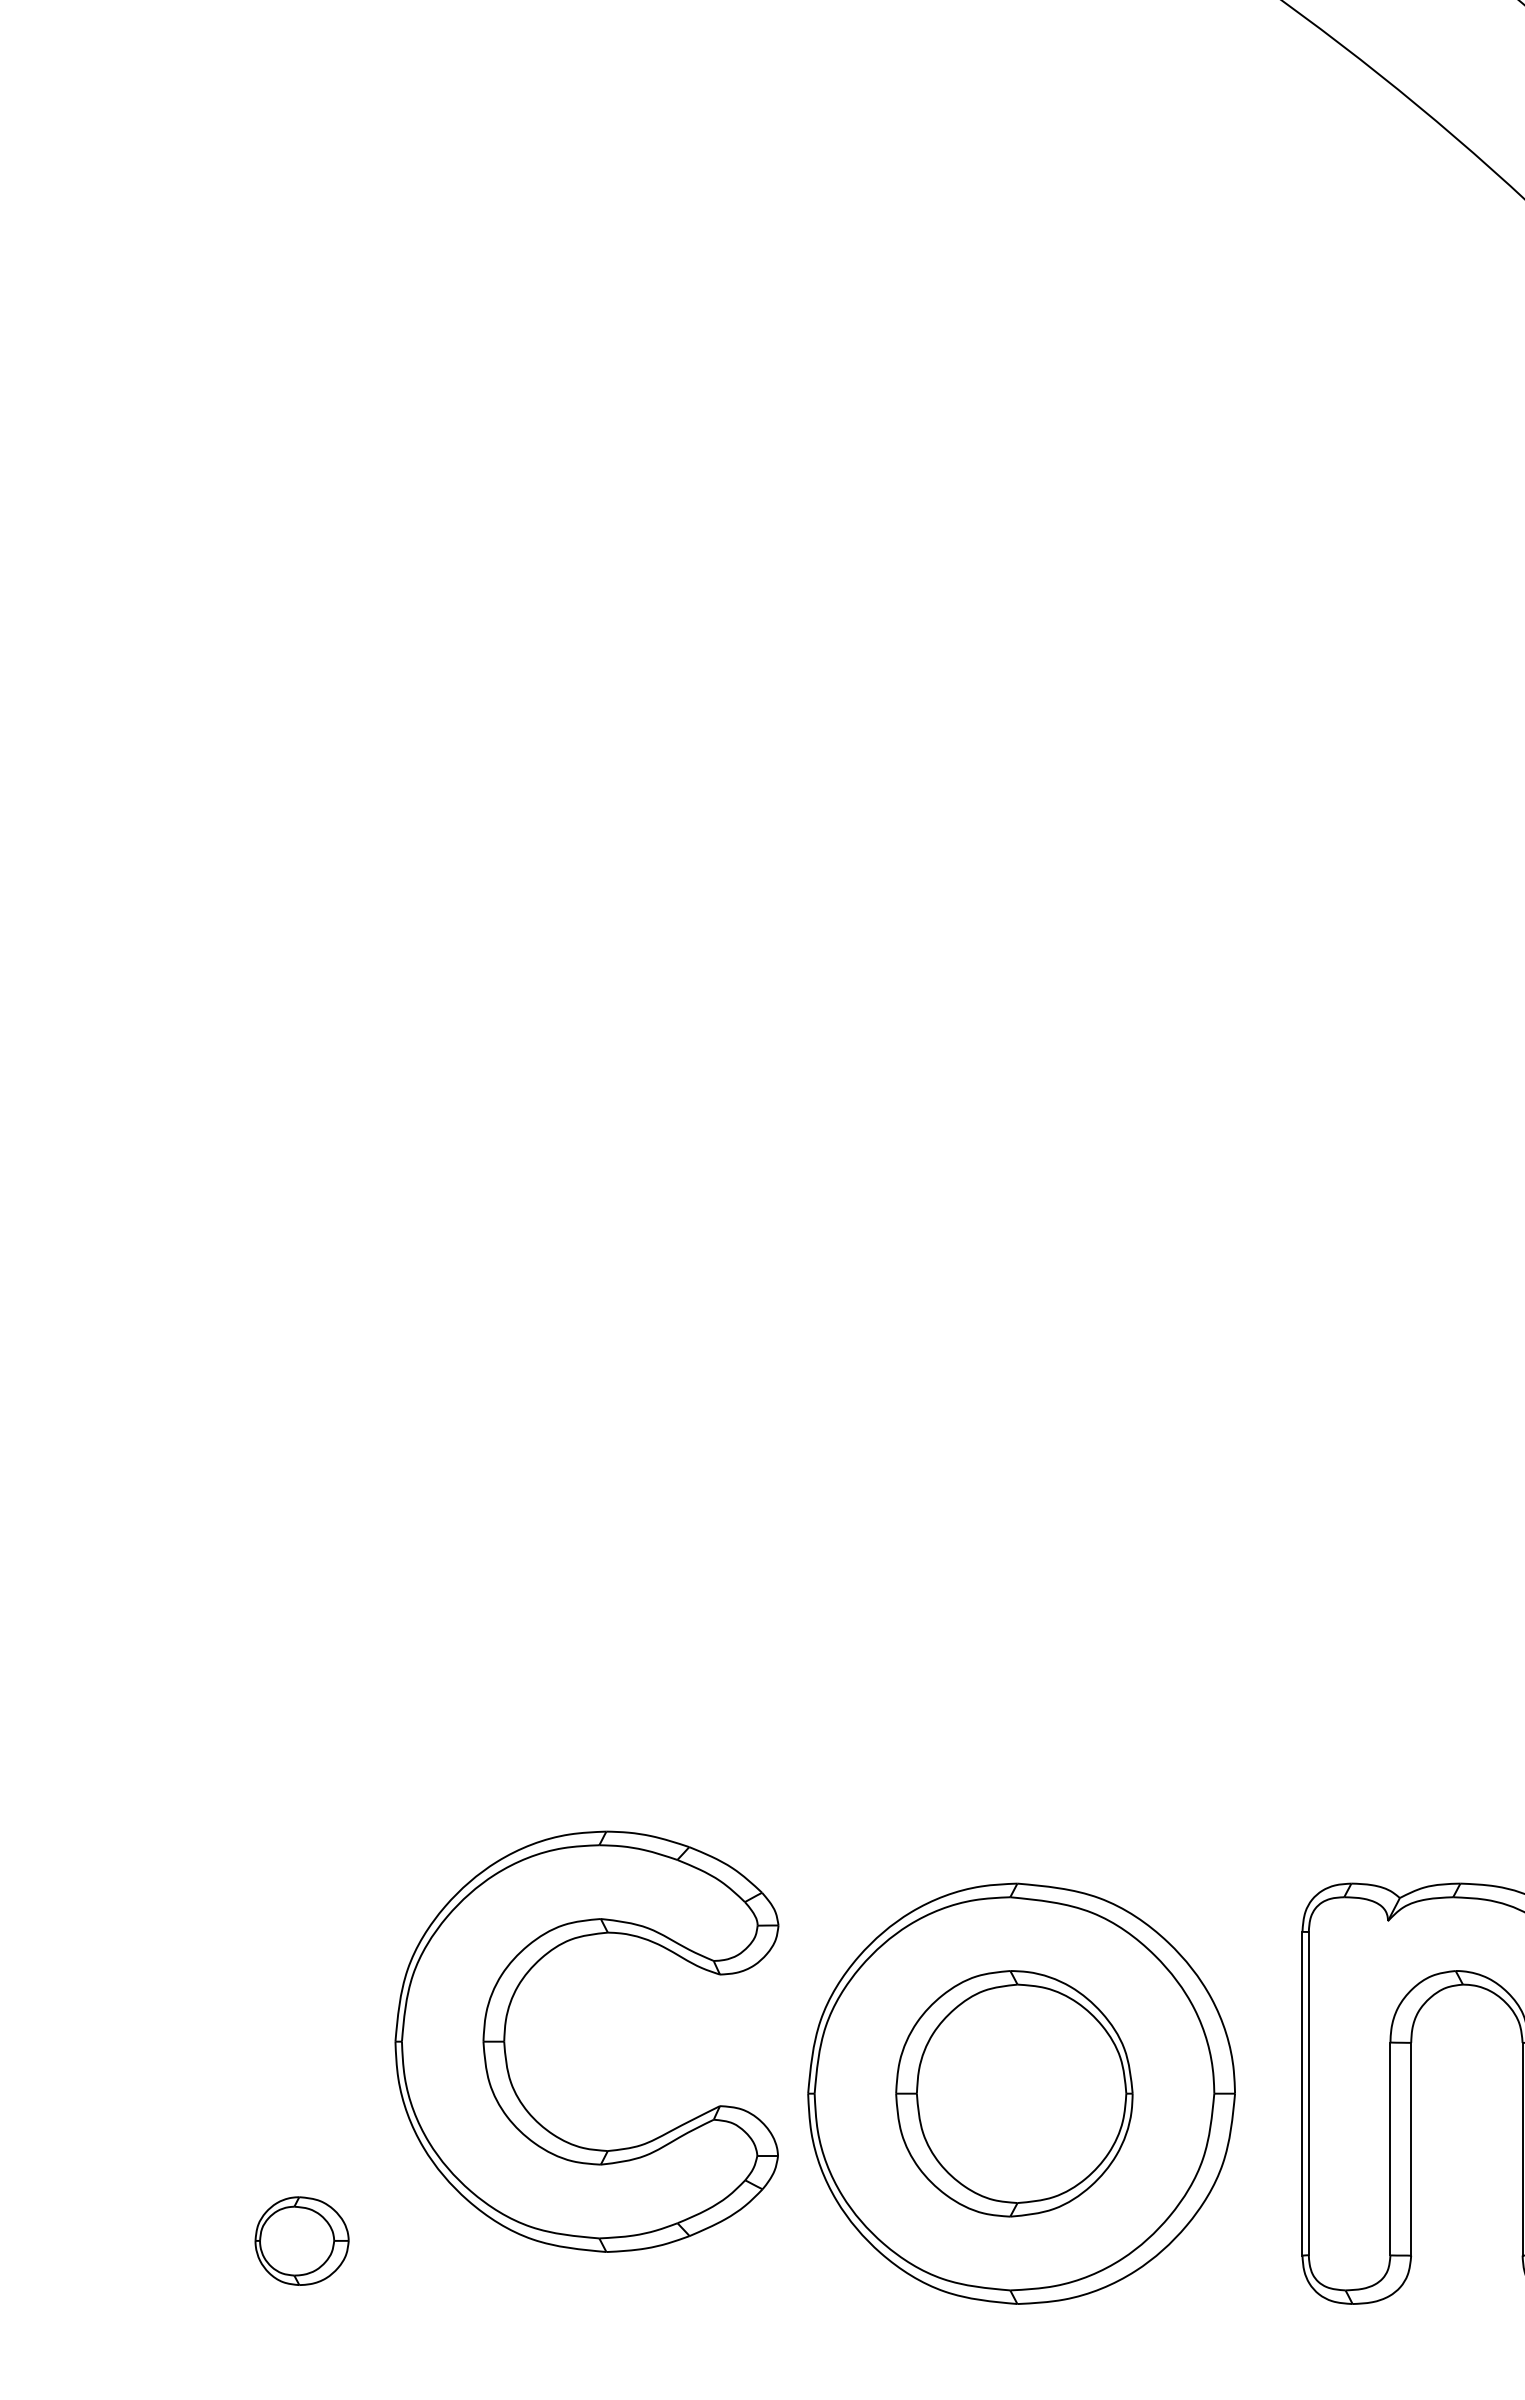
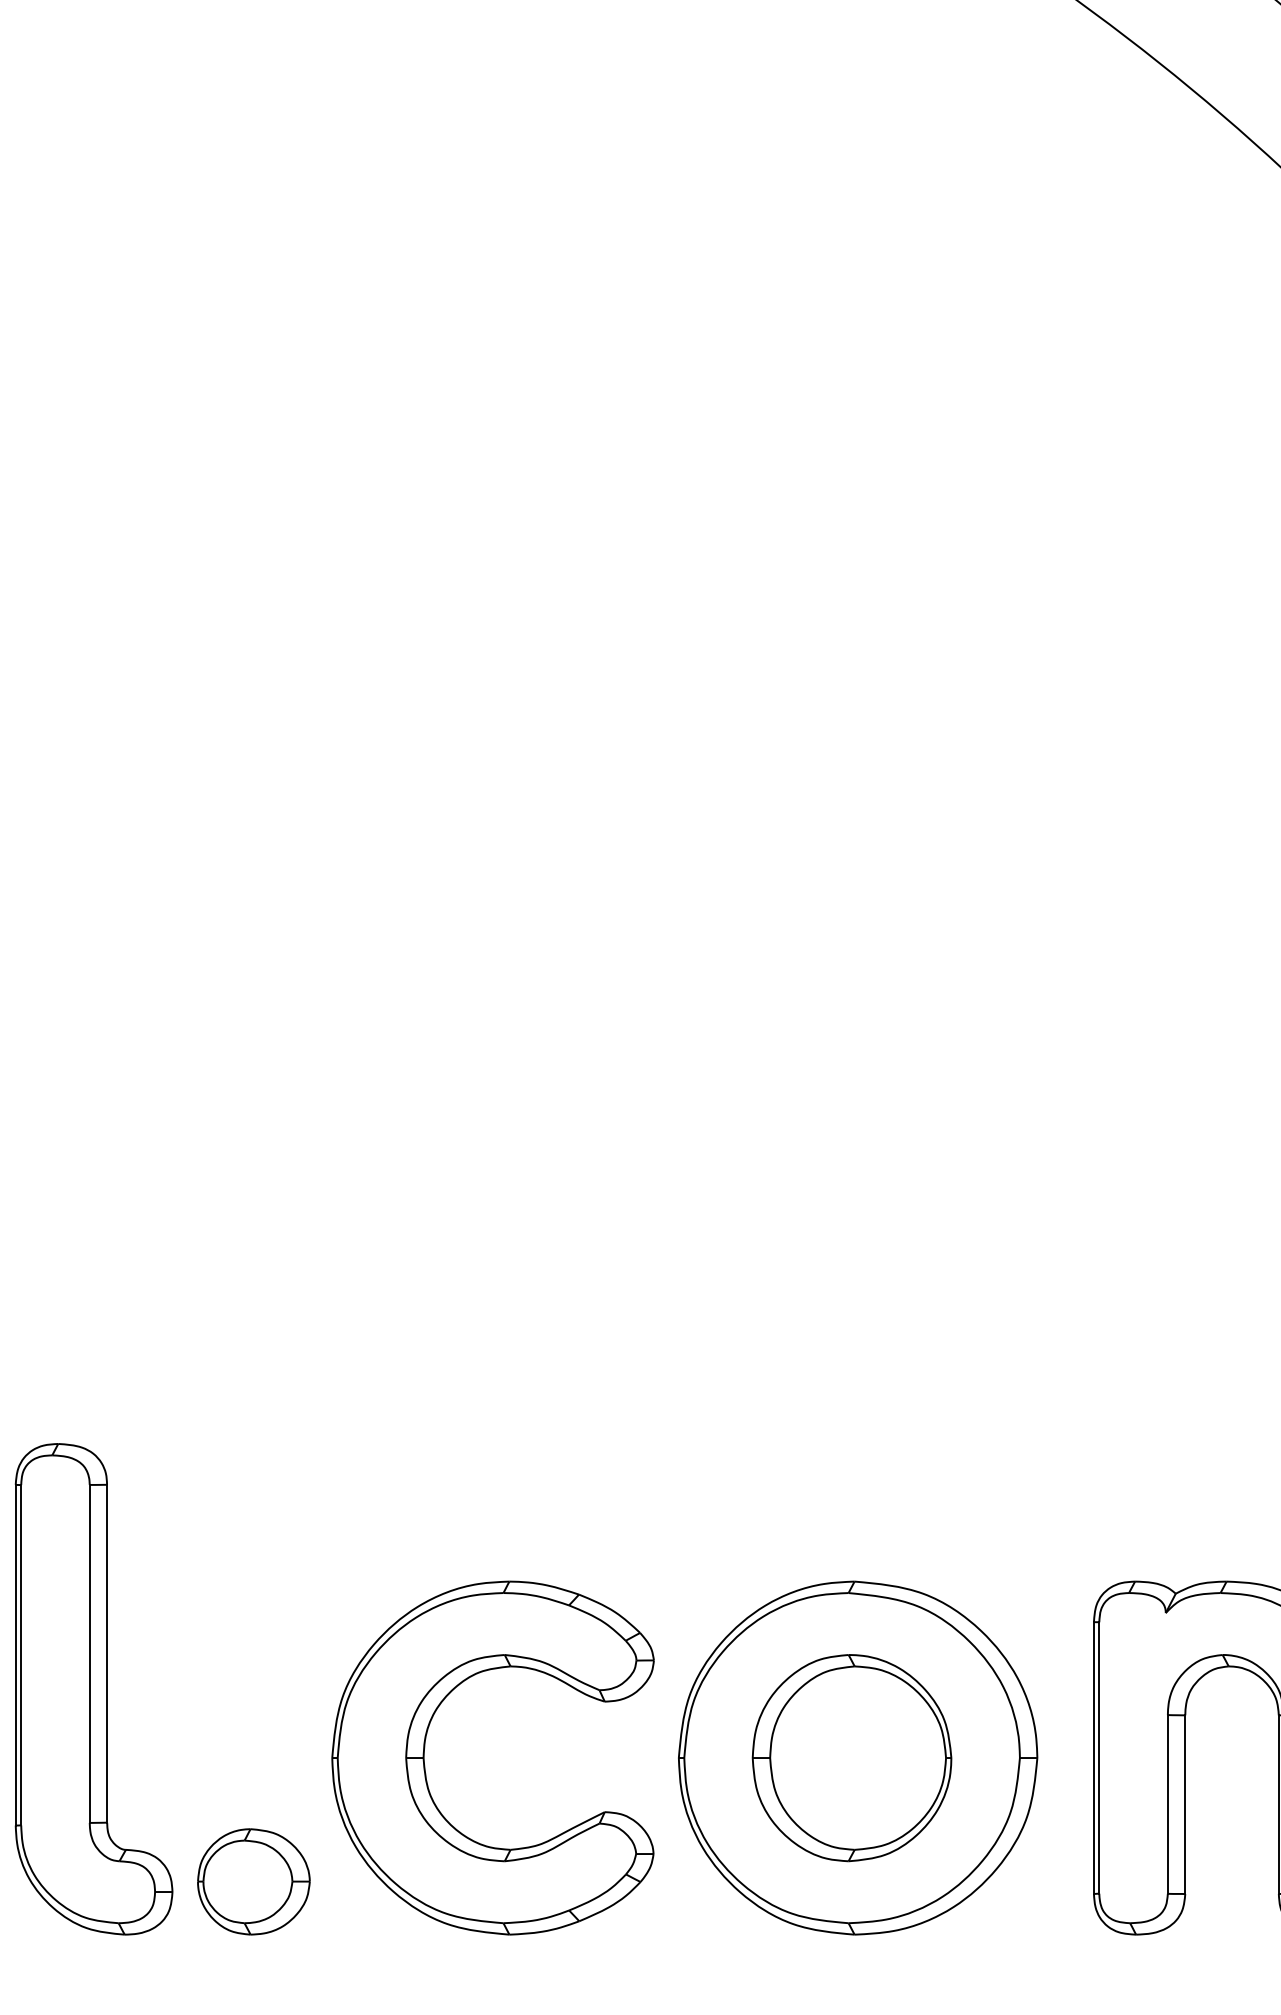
part: (111, 2011) -> (93, 1688), added
part: (506, 2053) -> (425, 1767), moved
part: (301, 2240) -> (253, 1881), size x1.43

